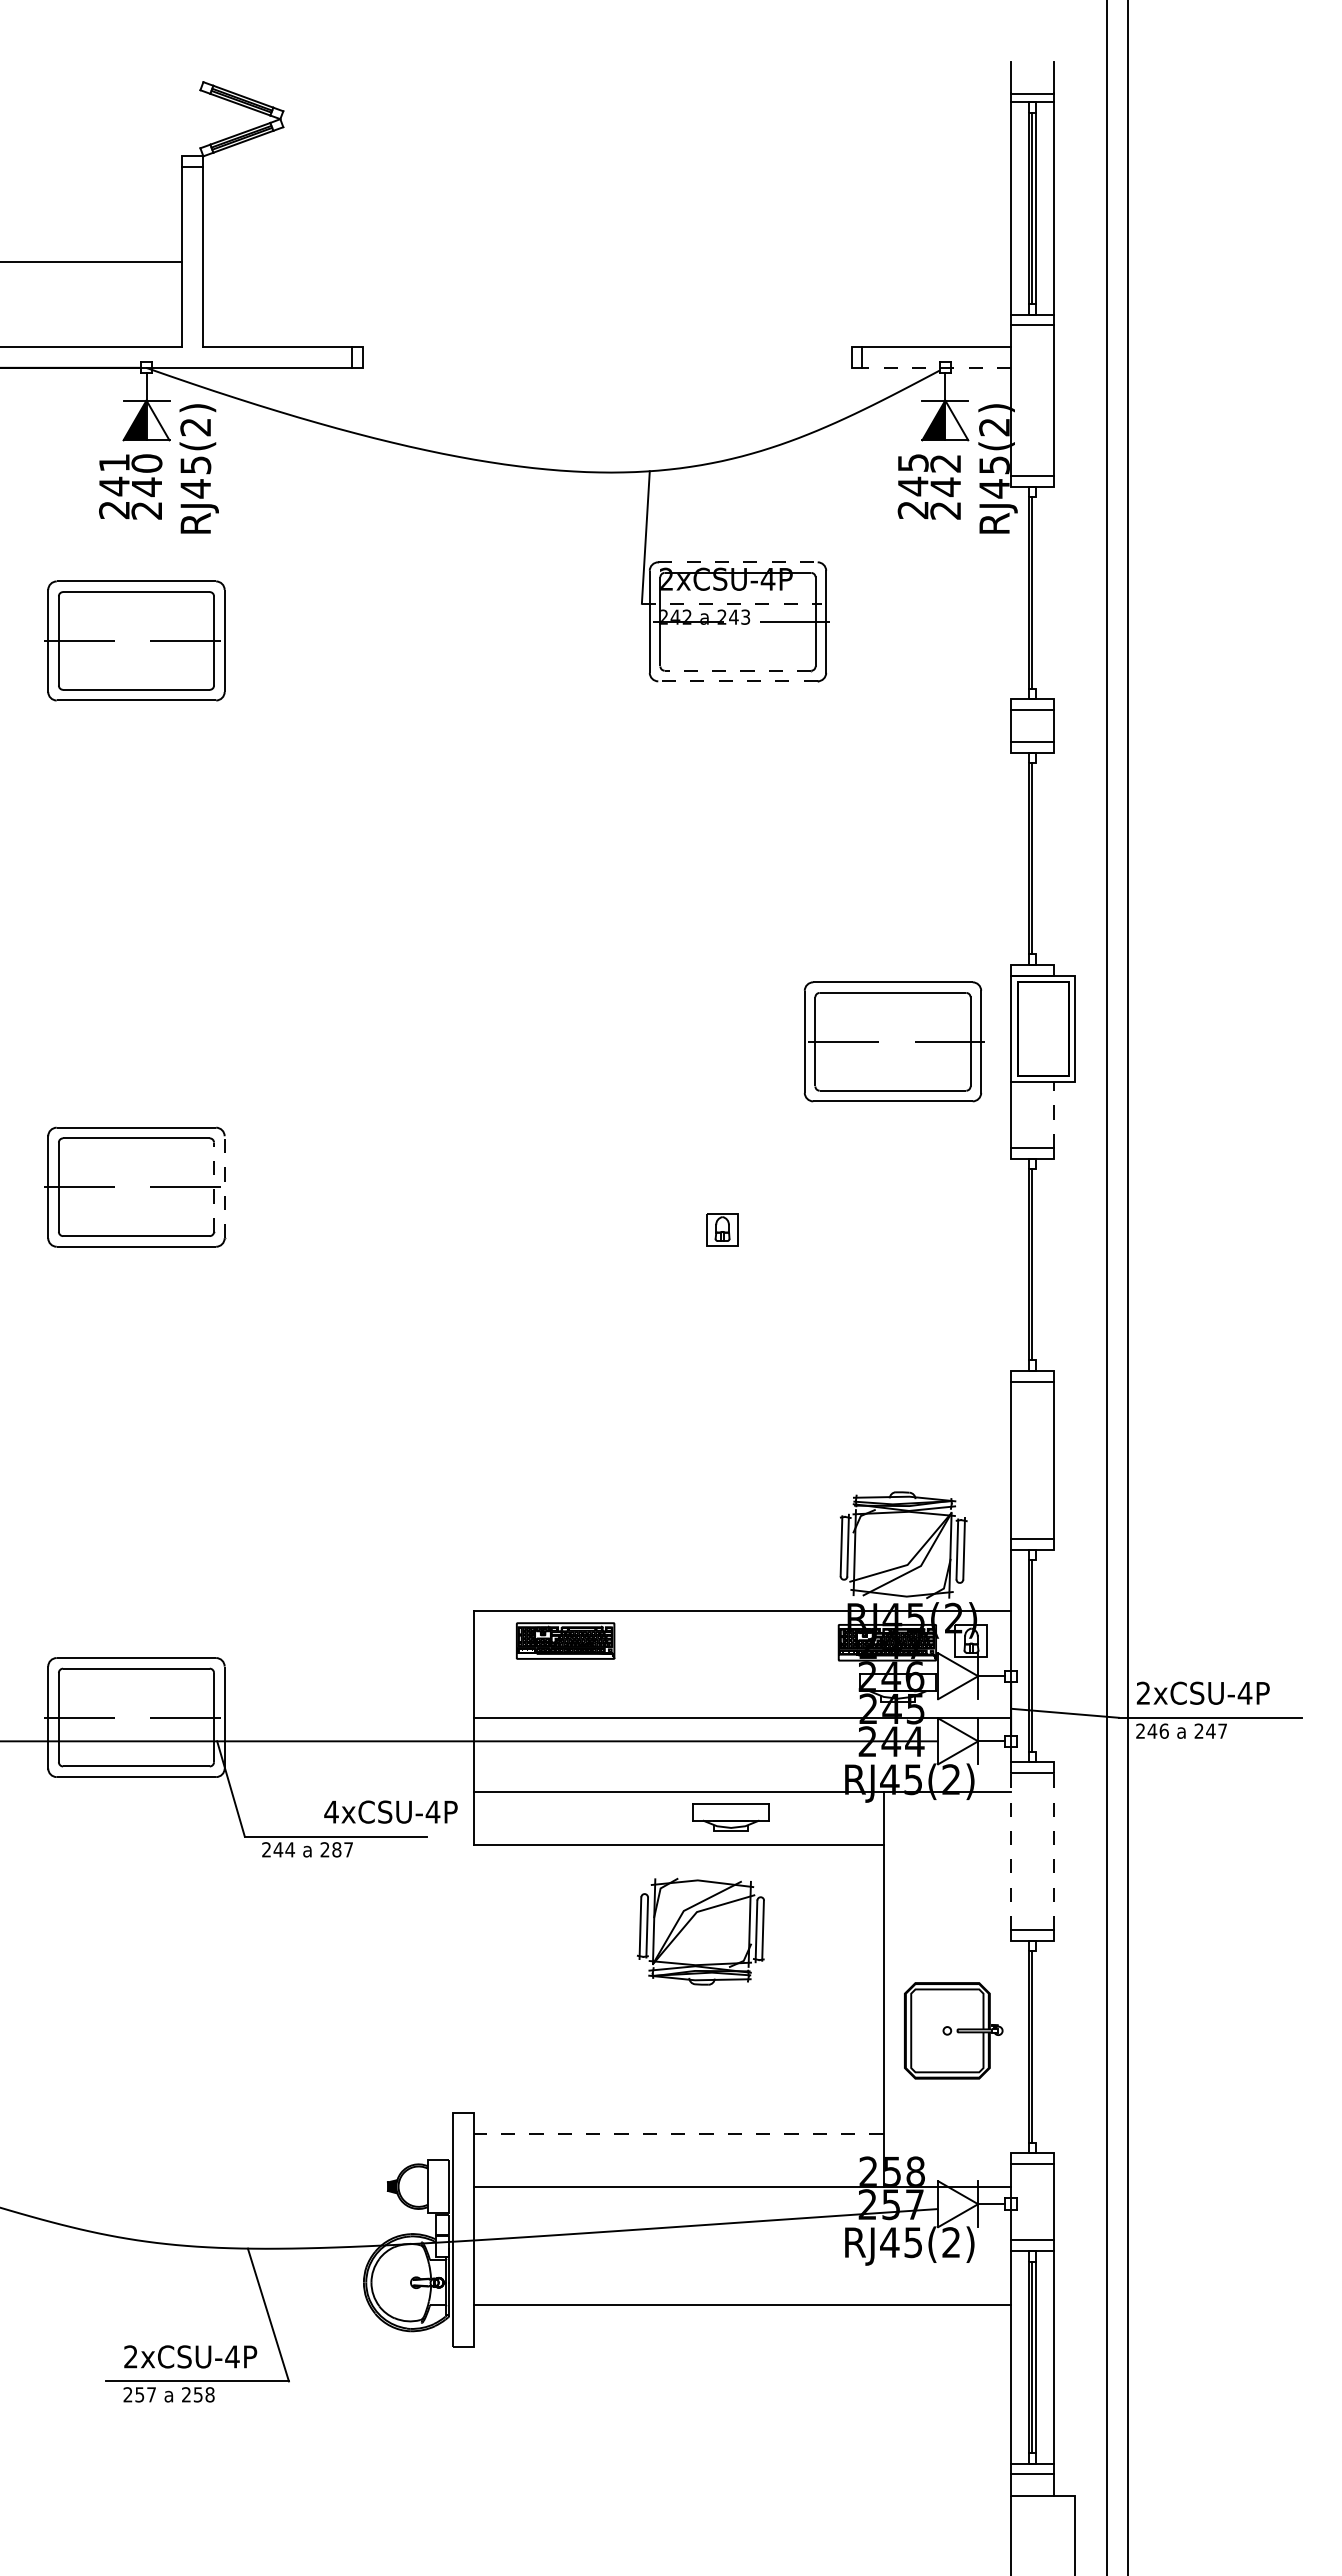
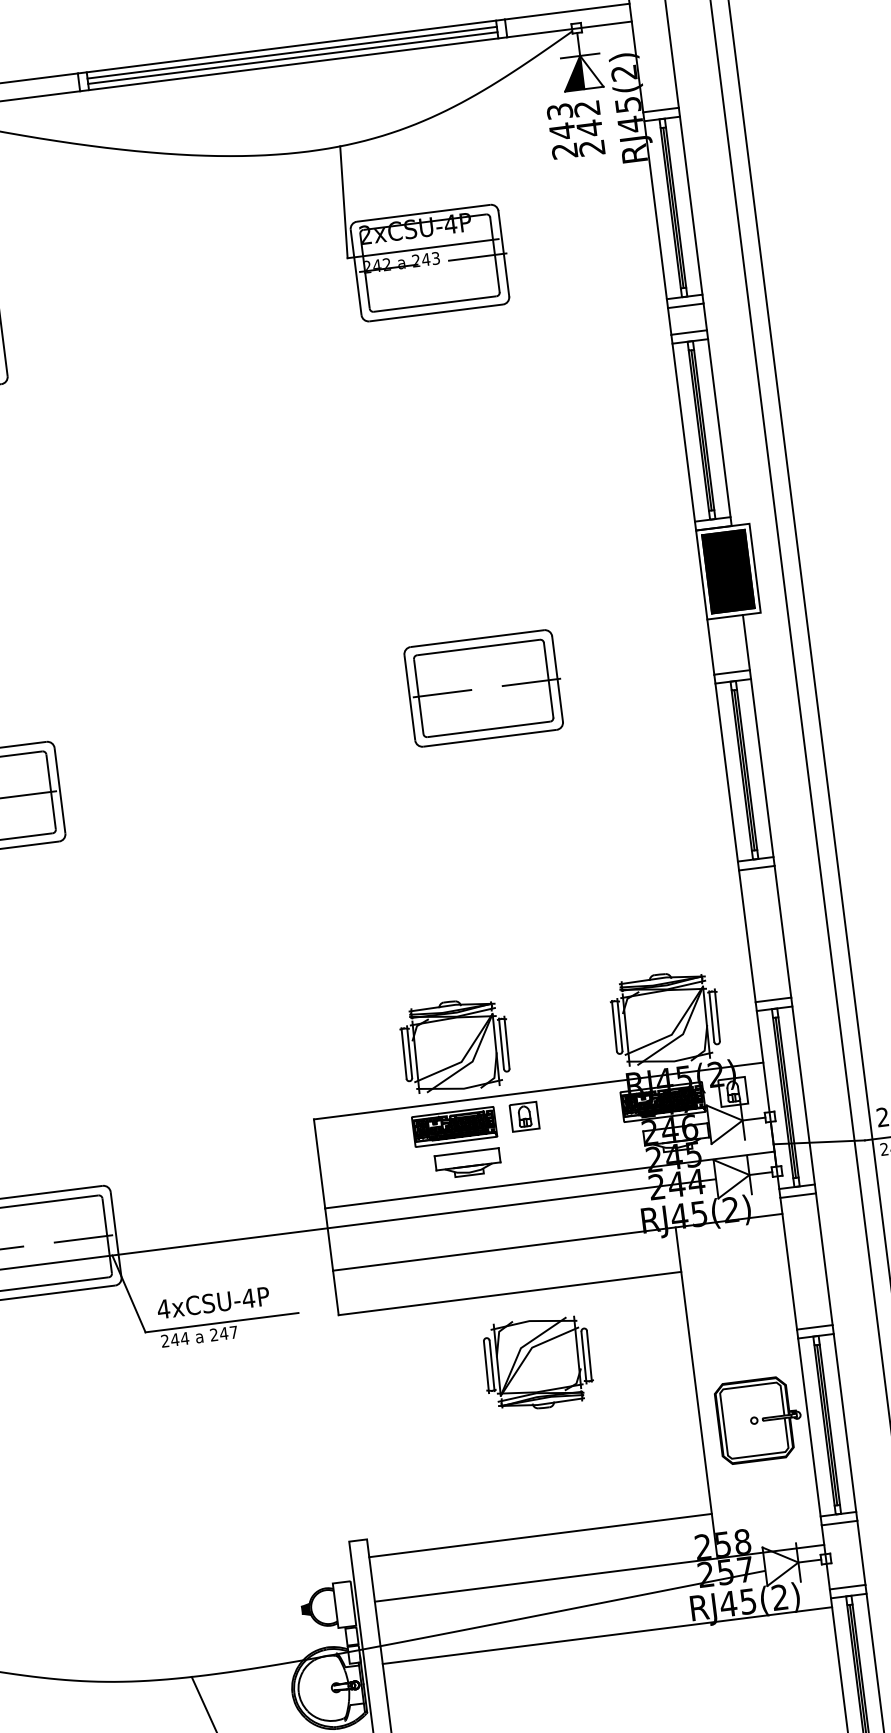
line: (606, 346) -> (290, 46), added
line: (606, 354) -> (291, 53), added
line: (606, 360) -> (292, 58), added
line: (606, 367) -> (293, 64), added
line: (936, 367) -> (569, 29), dashed -> solid
text: (912, 462) -> (559, 111), 245 -> 243
line: (737, 562) -> (423, 213), dashed -> solid
line: (1011, 592) -> (655, 209), added
line: (1035, 592) -> (675, 207), added
line: (1053, 592) -> (691, 205), added
line: (732, 603) -> (423, 248), dashed -> solid
line: (738, 670) -> (435, 303), dashed -> solid
line: (737, 681) -> (435, 313), dashed -> solid
line: (1011, 858) -> (684, 432), added
line: (1035, 858) -> (704, 429), added
line: (1053, 858) -> (719, 427), added
fill: (1042, 1028) -> (727, 571), added
part: (893, 1041) -> (484, 688), moved
line: (1053, 1114) -> (746, 642), dashed -> solid
line: (214, 1187) -> (51, 792), dashed -> solid
line: (224, 1187) -> (59, 791), dashed -> solid
part: (722, 1229) -> (524, 1116), moved
line: (1011, 1264) -> (726, 772), added
line: (1035, 1264) -> (747, 769), added
line: (1053, 1264) -> (762, 767), added
part: (652, 1545) -> (456, 1045), added
part: (565, 1640) -> (454, 1126), moved
line: (1035, 1655) -> (788, 1097), added
line: (1053, 1655) -> (803, 1095), added
text: (390, 1811) -> (212, 1302), moved
part: (730, 1817) -> (467, 1163), moved
text: (336, 1849) -> (223, 1333), 287 -> 247
line: (1011, 1851) -> (789, 1263), dashed -> solid
line: (1053, 1851) -> (824, 1259), dashed -> solid
line: (1011, 2046) -> (809, 1426), added
line: (1035, 2046) -> (829, 1424), added
line: (1053, 2046) -> (844, 1422), added
line: (679, 2134) -> (541, 1535), dashed -> solid
line: (742, 2304) -> (607, 1635), moved

